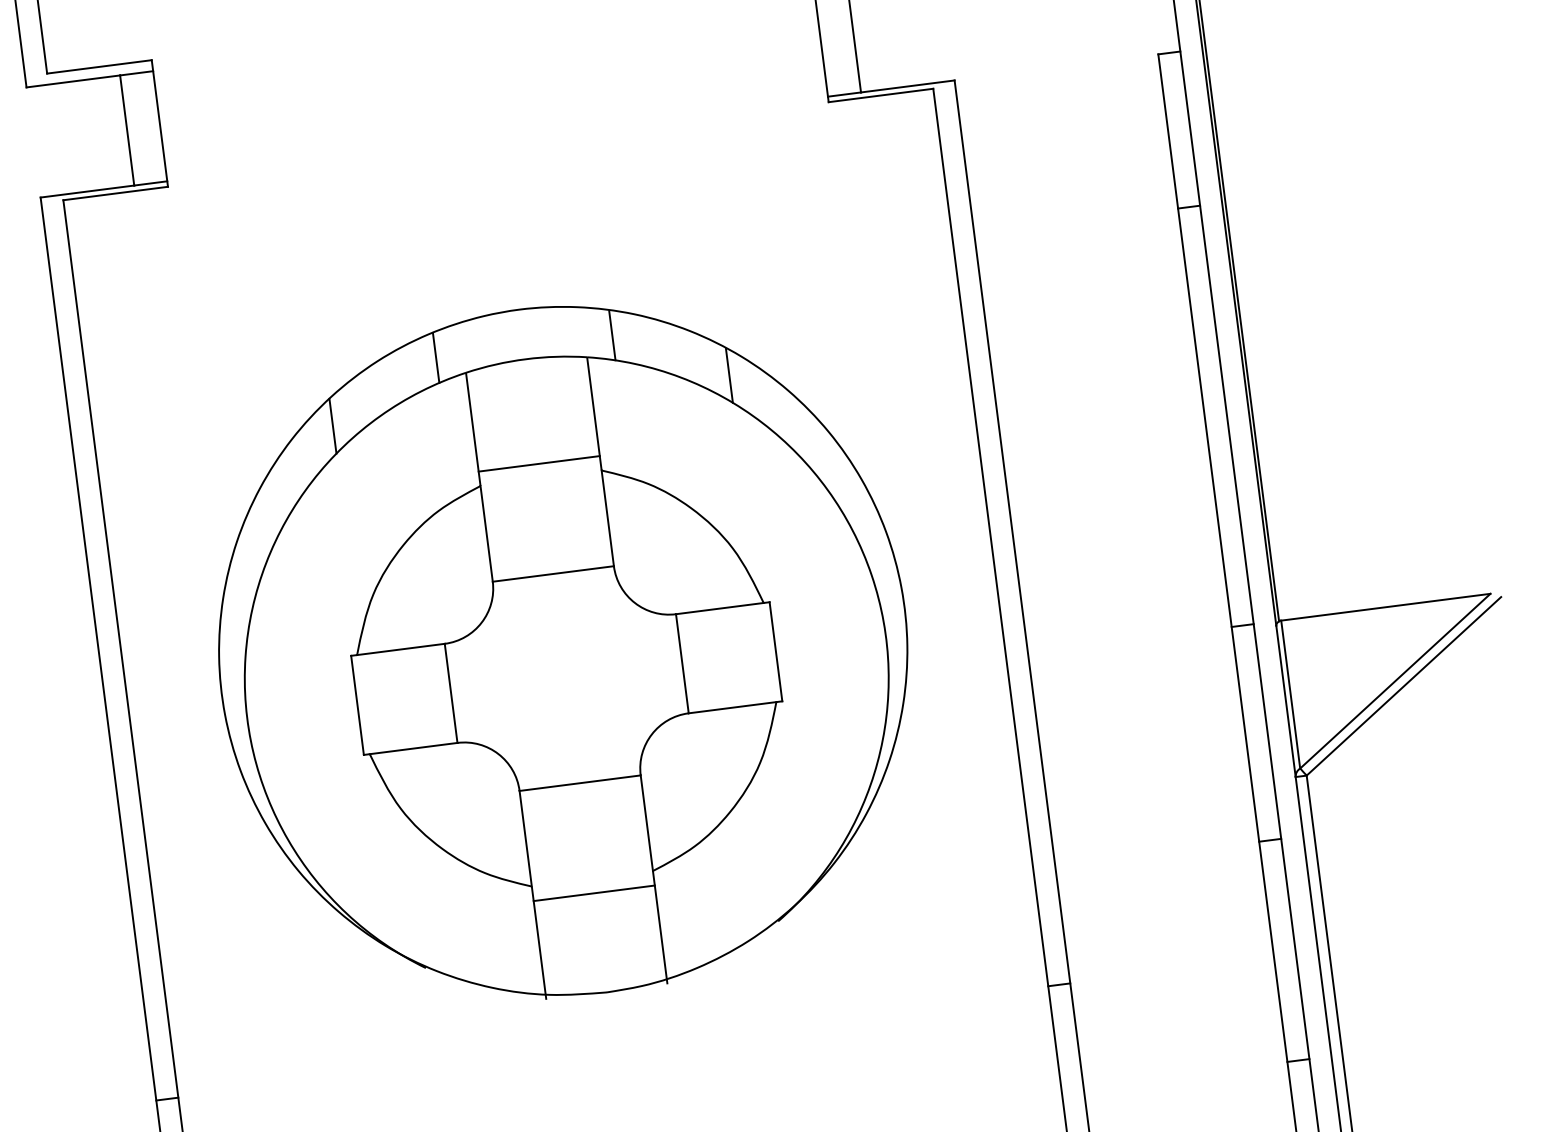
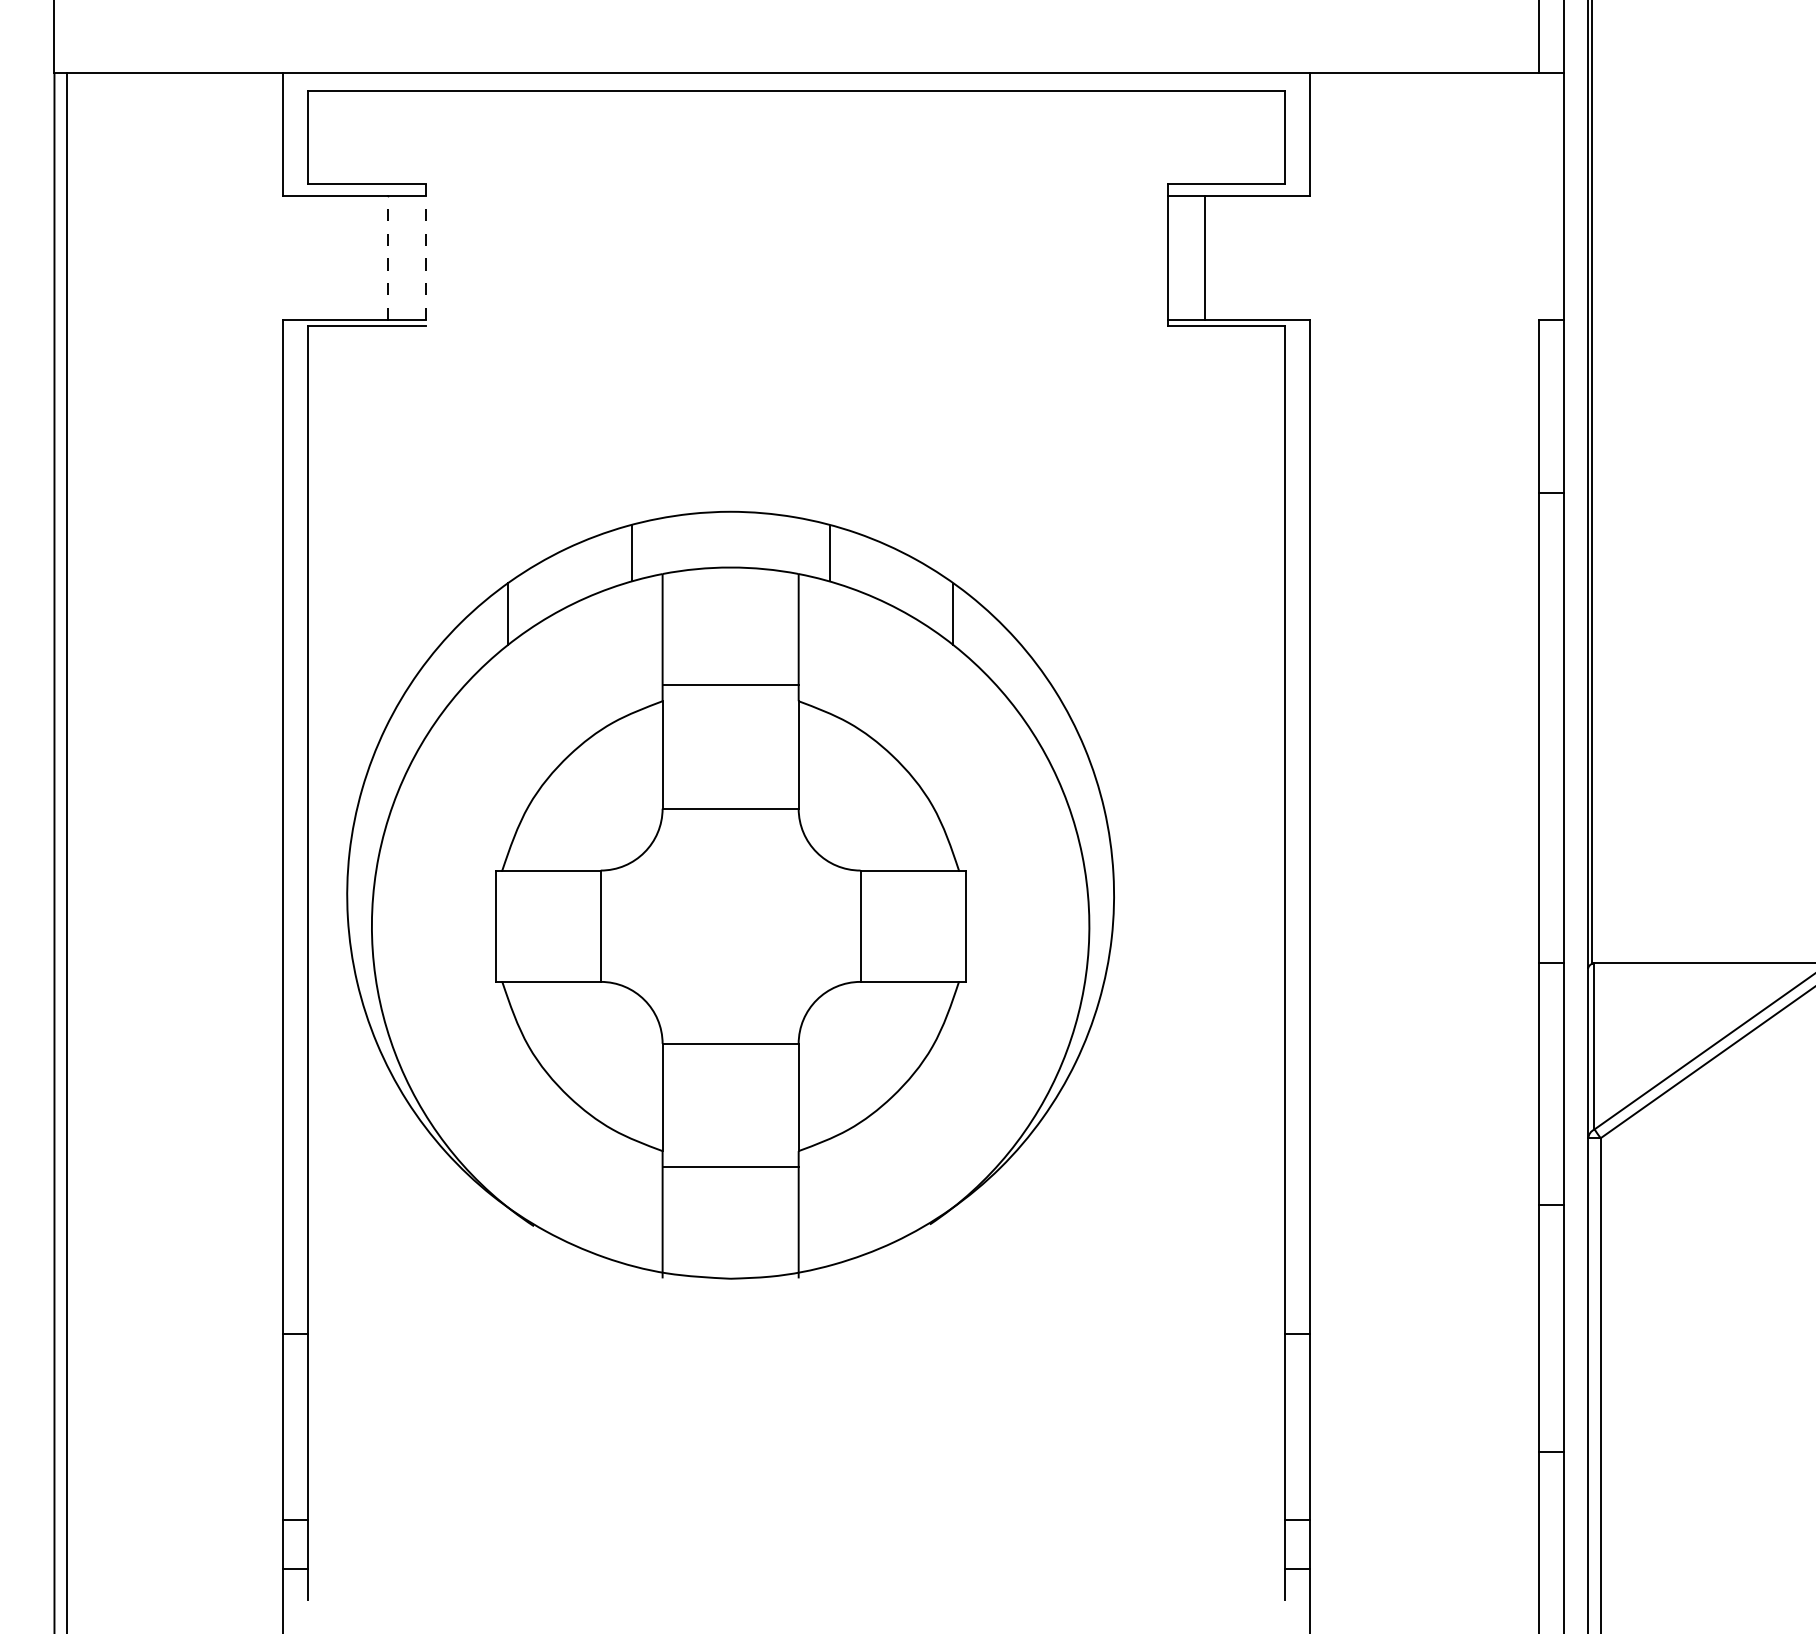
line: (159, 123) -> (425, 255), solid -> dashed
line: (127, 130) -> (388, 258), solid -> dashed
part: (563, 650) -> (730, 894), moved

